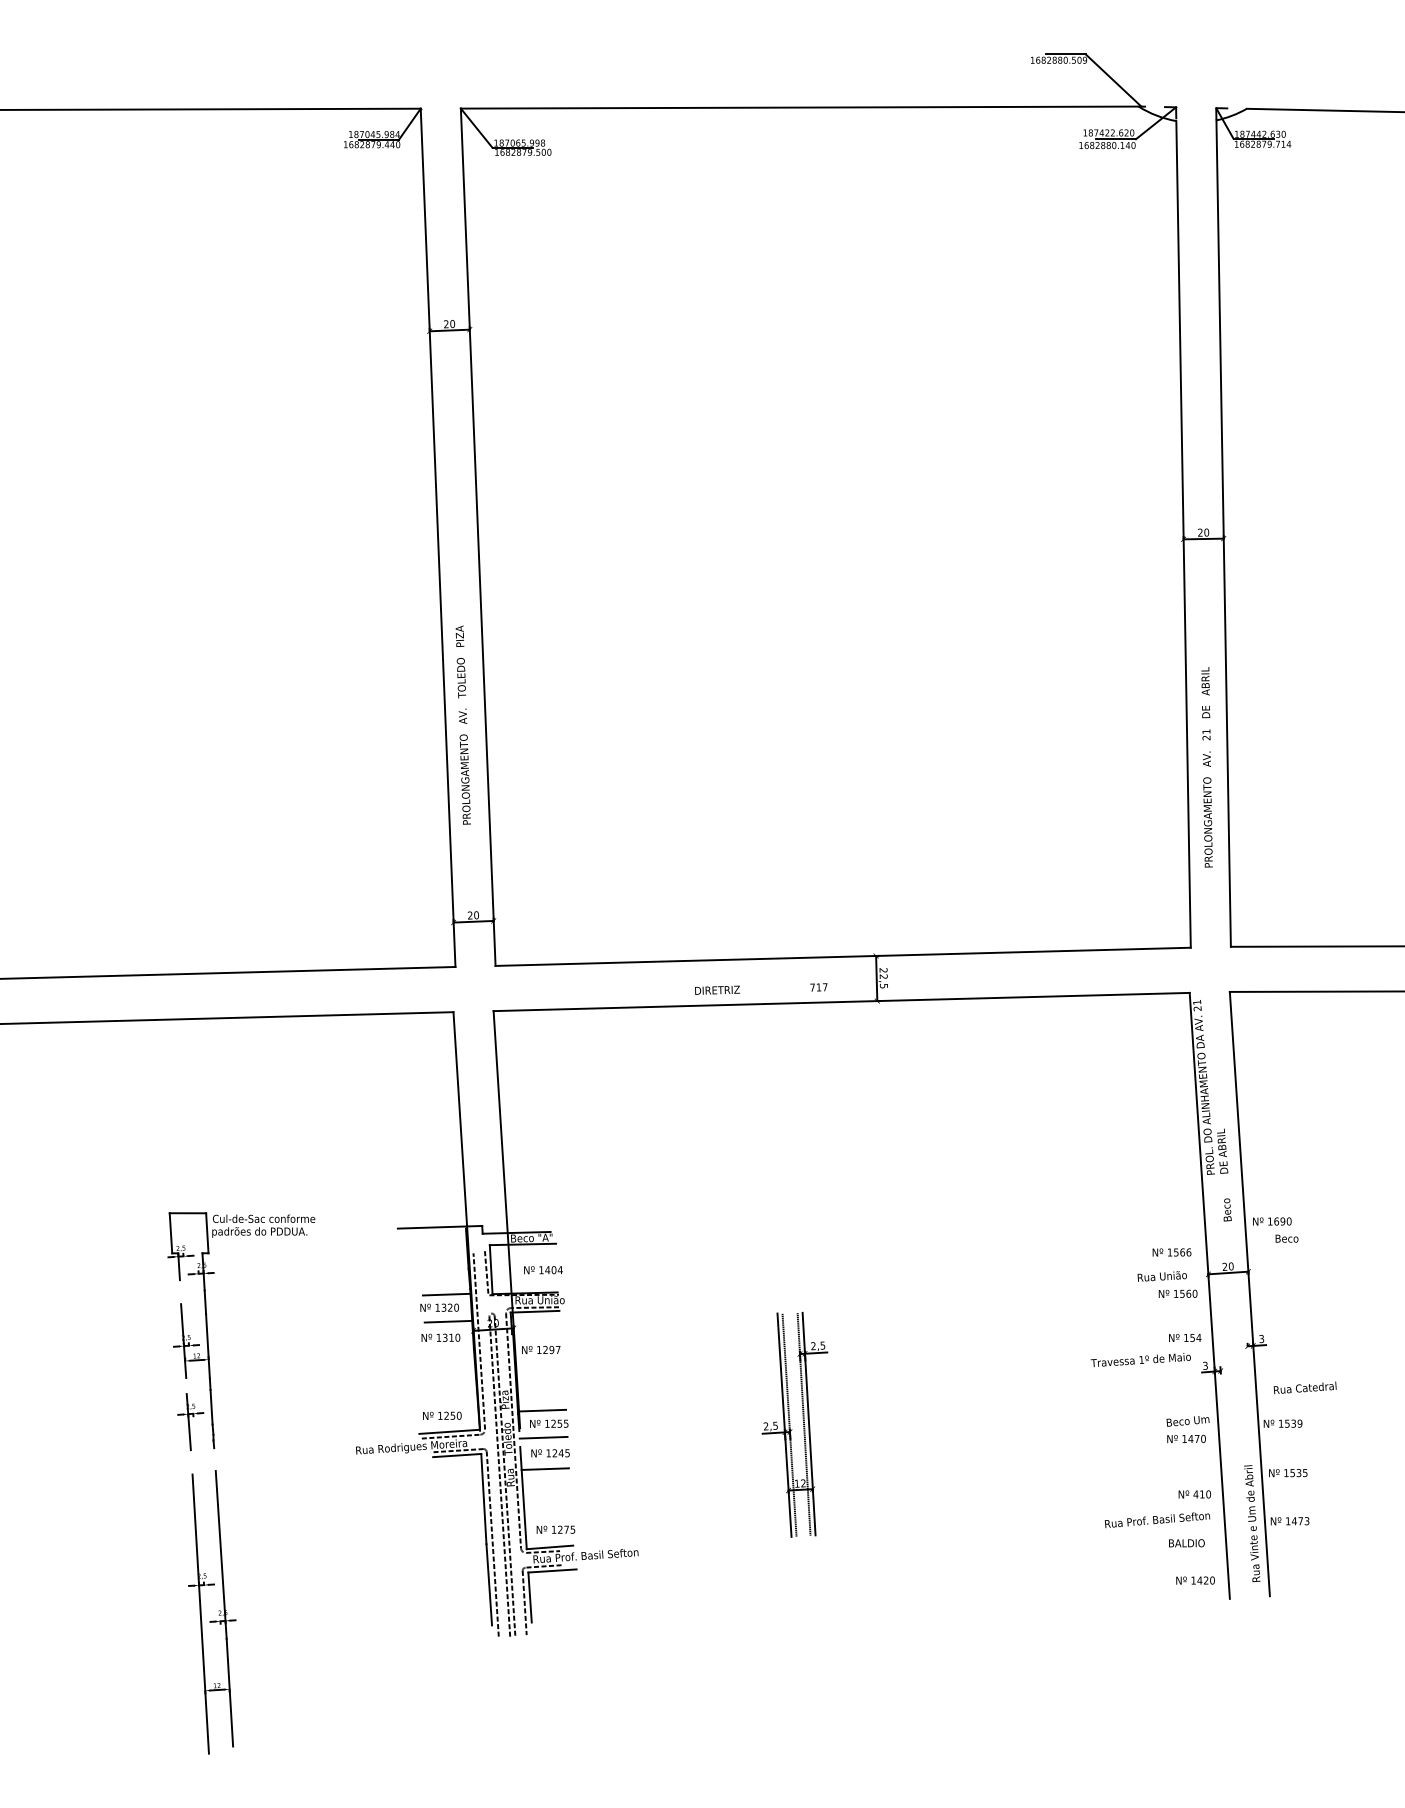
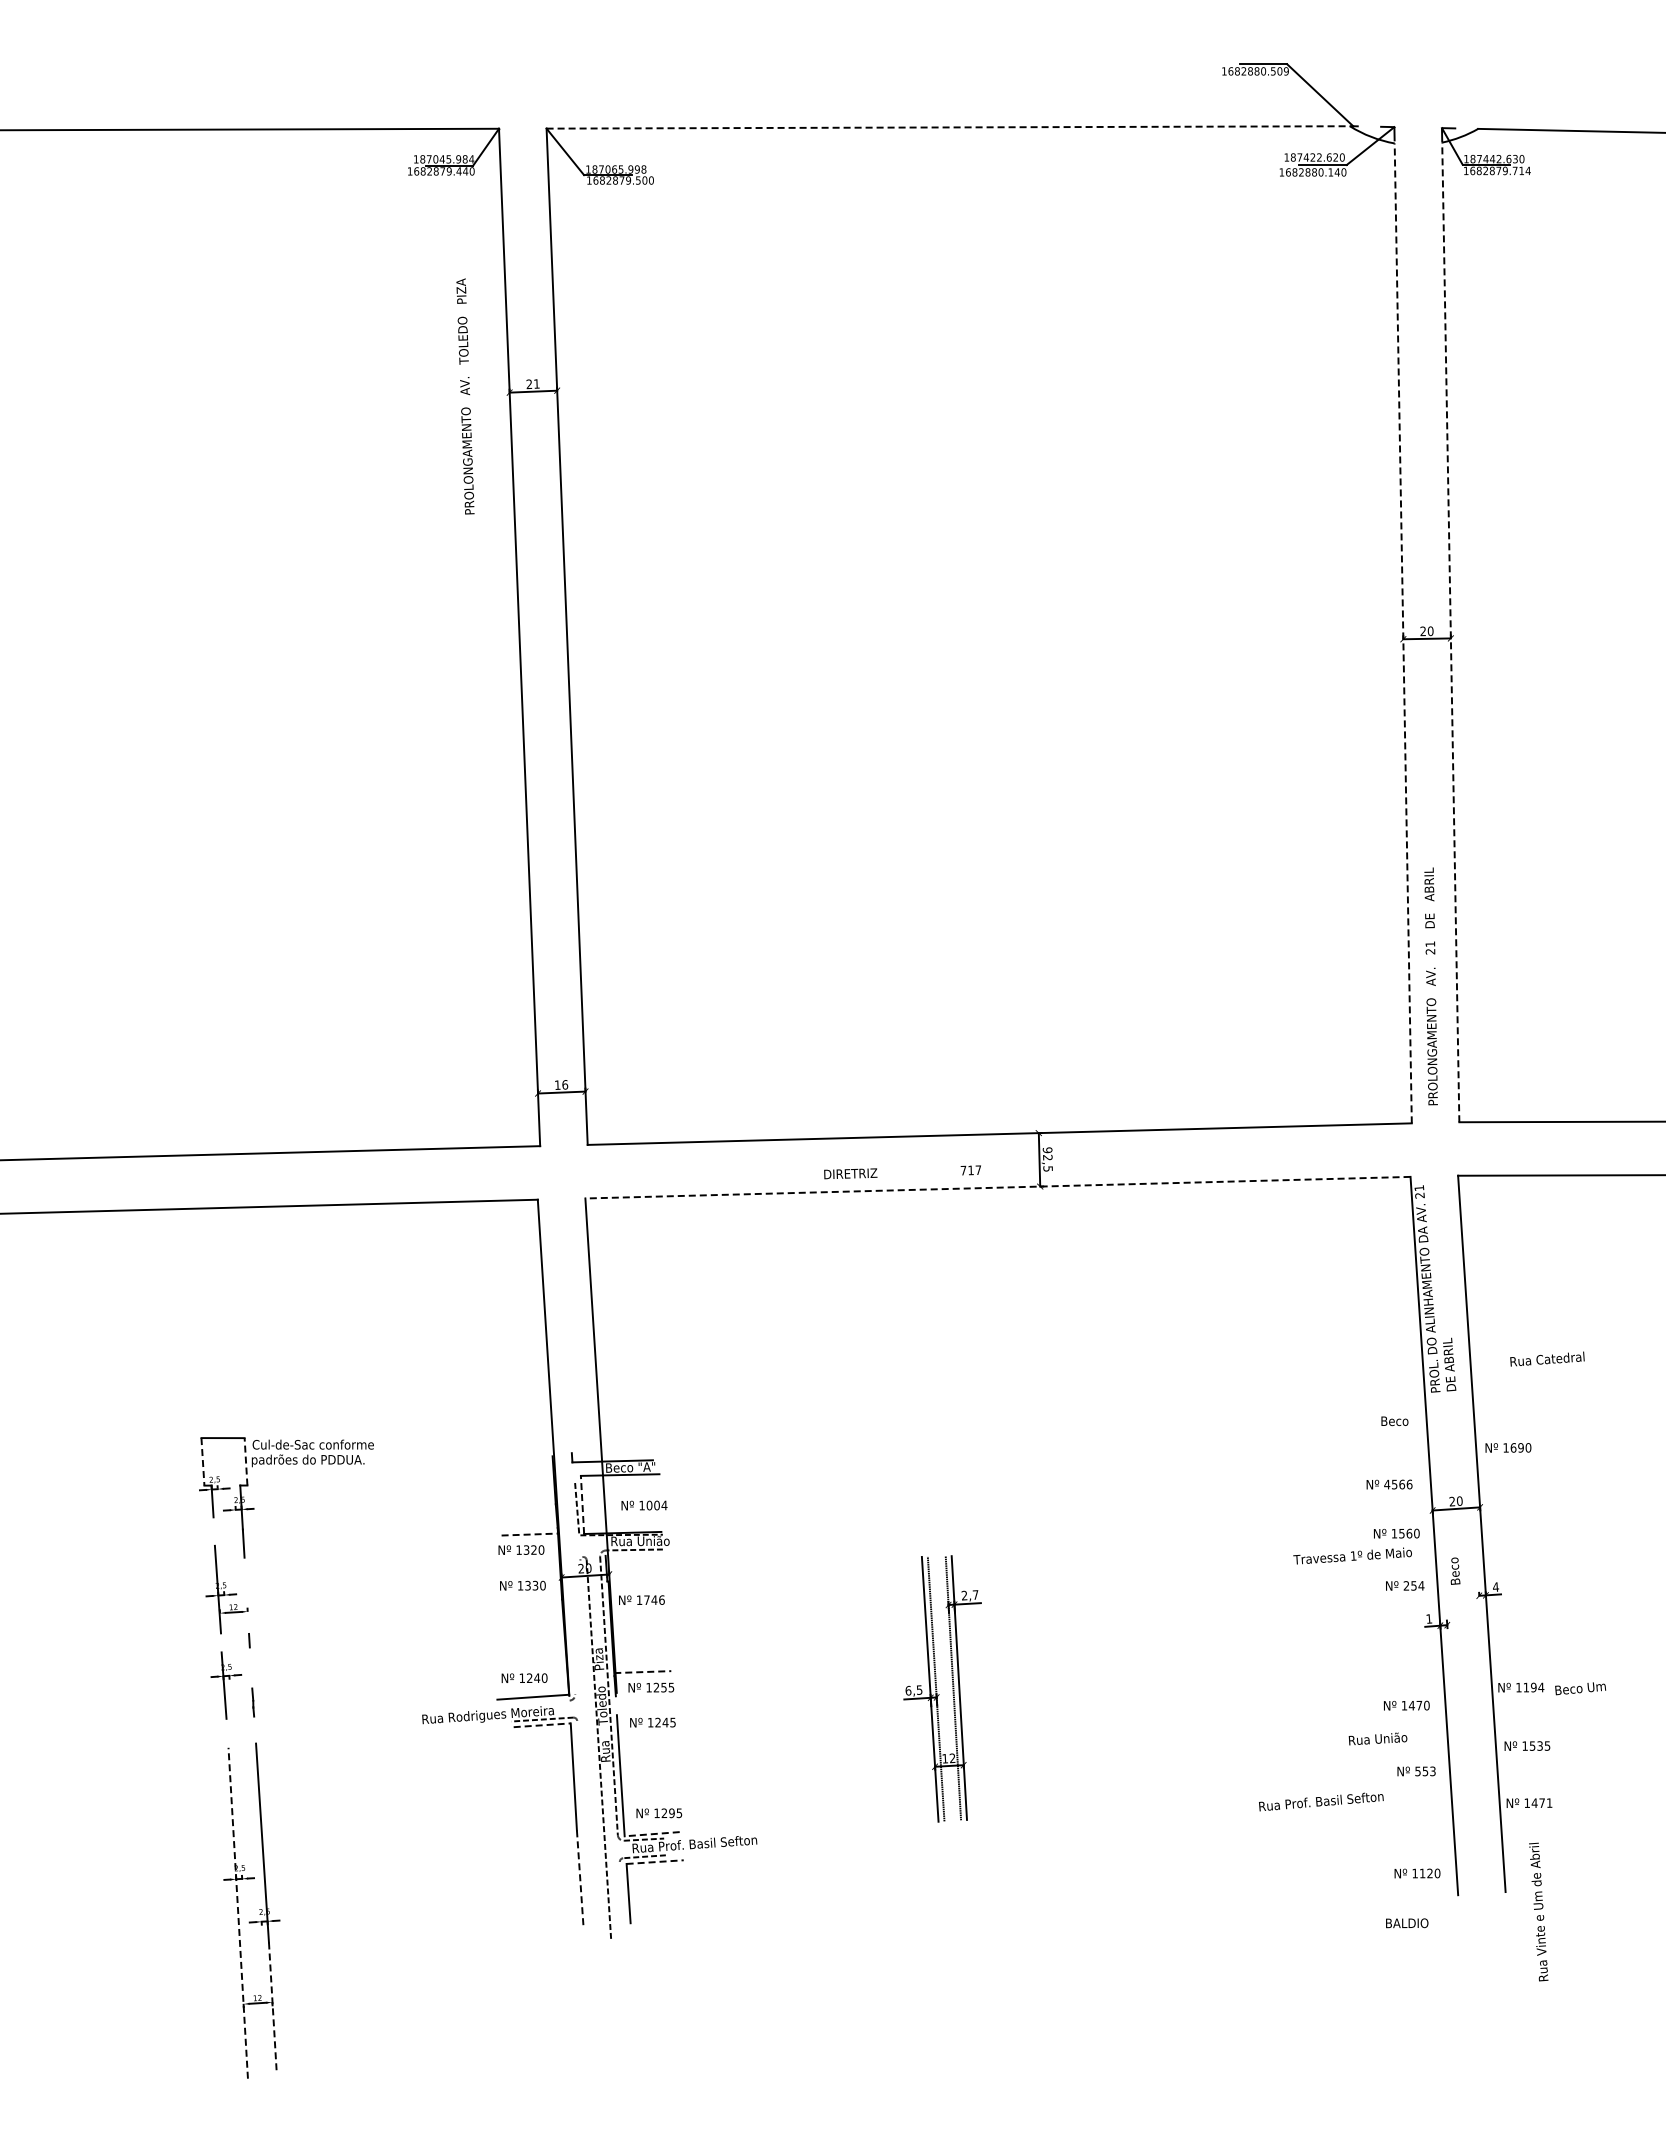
line: (799, 107) -> (948, 127), solid -> dashed
text: (452, 323) -> (536, 383), 20 -> 21
line: (1183, 533) -> (1403, 632), solid -> dashed
line: (1223, 533) -> (1450, 632), solid -> dashed
text: (463, 725) -> (465, 396), moved
text: (1206, 767) -> (1430, 986), moved
text: (473, 914) -> (561, 1084), 20 -> 16
text: (883, 970) -> (1047, 1150), 22,5 -> 92,5
line: (841, 1001) -> (997, 1187), solid -> dashed
text: (1227, 1209) -> (1455, 1570), moved
line: (439, 1227) -> (521, 1454), removed
line: (170, 1233) -> (202, 1461), solid -> dashed
line: (207, 1233) -> (246, 1461), solid -> dashed
text: (1286, 1238) -> (1394, 1421), moved
text: (1170, 1252) -> (1387, 1484), 1566 -> 4566
line: (491, 1269) -> (582, 1504), solid -> dashed
text: (547, 1270) -> (649, 1505), 1404 -> 1004
text: (1161, 1276) -> (1377, 1738), moved
line: (447, 1294) -> (530, 1534), solid -> dashed
line: (535, 1311) -> (634, 1554), removed
line: (448, 1321) -> (531, 1566), removed
text: (451, 1337) -> (535, 1585), 1310 -> 1330
text: (1185, 1337) -> (1405, 1585), 154 -> 254
text: (1261, 1339) -> (1495, 1587), 3 -> 4
line: (479, 1340) -> (568, 1589), removed
text: (822, 1345) -> (975, 1594), 2,5 -> 2,7
line: (207, 1346) -> (246, 1595), removed
text: (551, 1349) -> (654, 1599), 1297 -> 1746
text: (1140, 1359) -> (1352, 1555), moved
text: (1205, 1365) -> (1429, 1618), 3 -> 1
text: (1305, 1387) -> (1547, 1358), moved
line: (211, 1406) -> (250, 1667), removed
line: (541, 1411) -> (642, 1672), solid -> dashed
text: (453, 1416) -> (537, 1678), 1250 -> 1240
text: (1187, 1421) -> (1580, 1688), moved
text: (1293, 1423) -> (1533, 1687), 1539 -> 1194
text: (766, 1426) -> (908, 1690), 2,5 -> 6,5
line: (450, 1436) -> (534, 1702), removed
line: (543, 1437) -> (644, 1704), removed
line: (457, 1455) -> (542, 1725), solid -> dashed
line: (545, 1469) -> (646, 1741), removed
line: (499, 1476) -> (592, 1750), removed
text: (1202, 1494) -> (1425, 1771), 410 -> 553
text: (1157, 1519) -> (1321, 1801), moved
text: (1306, 1520) -> (1549, 1802), 1473 -> 1471
text: (1252, 1523) -> (1538, 1911), moved
text: (566, 1529) -> (671, 1813), 1275 -> 1295
line: (492, 1543) -> (584, 1829), removed
text: (1187, 1543) -> (1407, 1923), moved
line: (550, 1547) -> (652, 1834), solid -> dashed
line: (552, 1571) -> (655, 1862), solid -> dashed
text: (1199, 1580) -> (1422, 1873), 1420 -> 1120
line: (489, 1585) -> (580, 1879), solid -> dashed
line: (524, 1602) -> (621, 1899), removed
line: (200, 1614) -> (238, 1913), solid -> dashed
line: (229, 1692) -> (272, 2006), solid -> dashed

